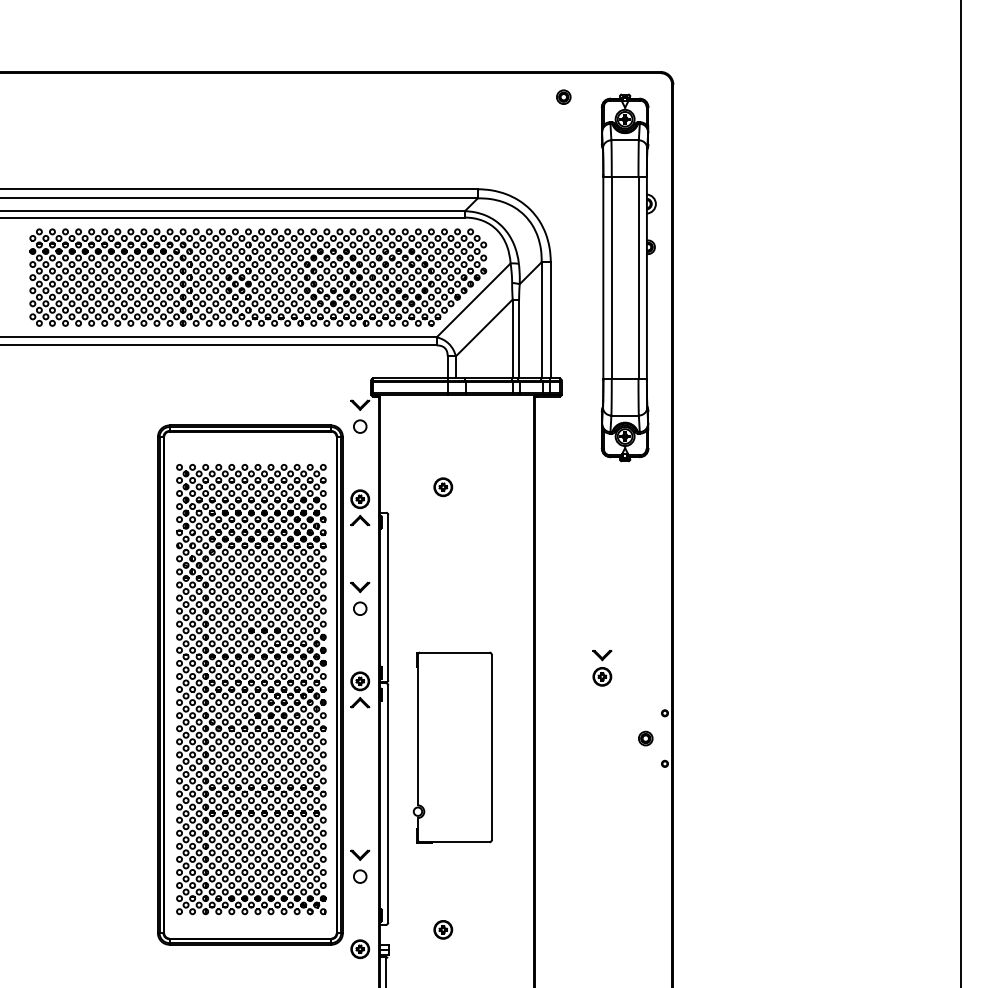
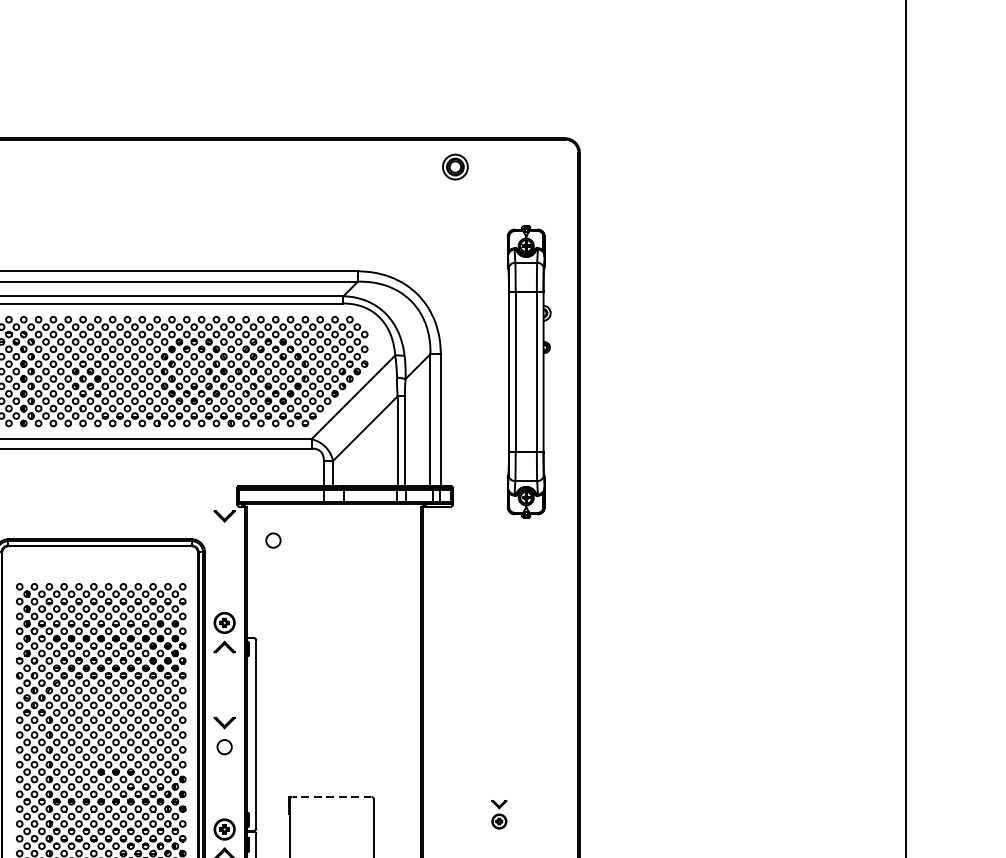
part: (563, 96) -> (455, 166), size x1.6
part: (628, 277) -> (528, 371), size x0.7
circle: (360, 426) -> (273, 540), moved
part: (443, 487) -> (319, 609), removed
line: (454, 652) -> (331, 796), solid -> dashed
part: (602, 668) -> (499, 814), size x0.7

